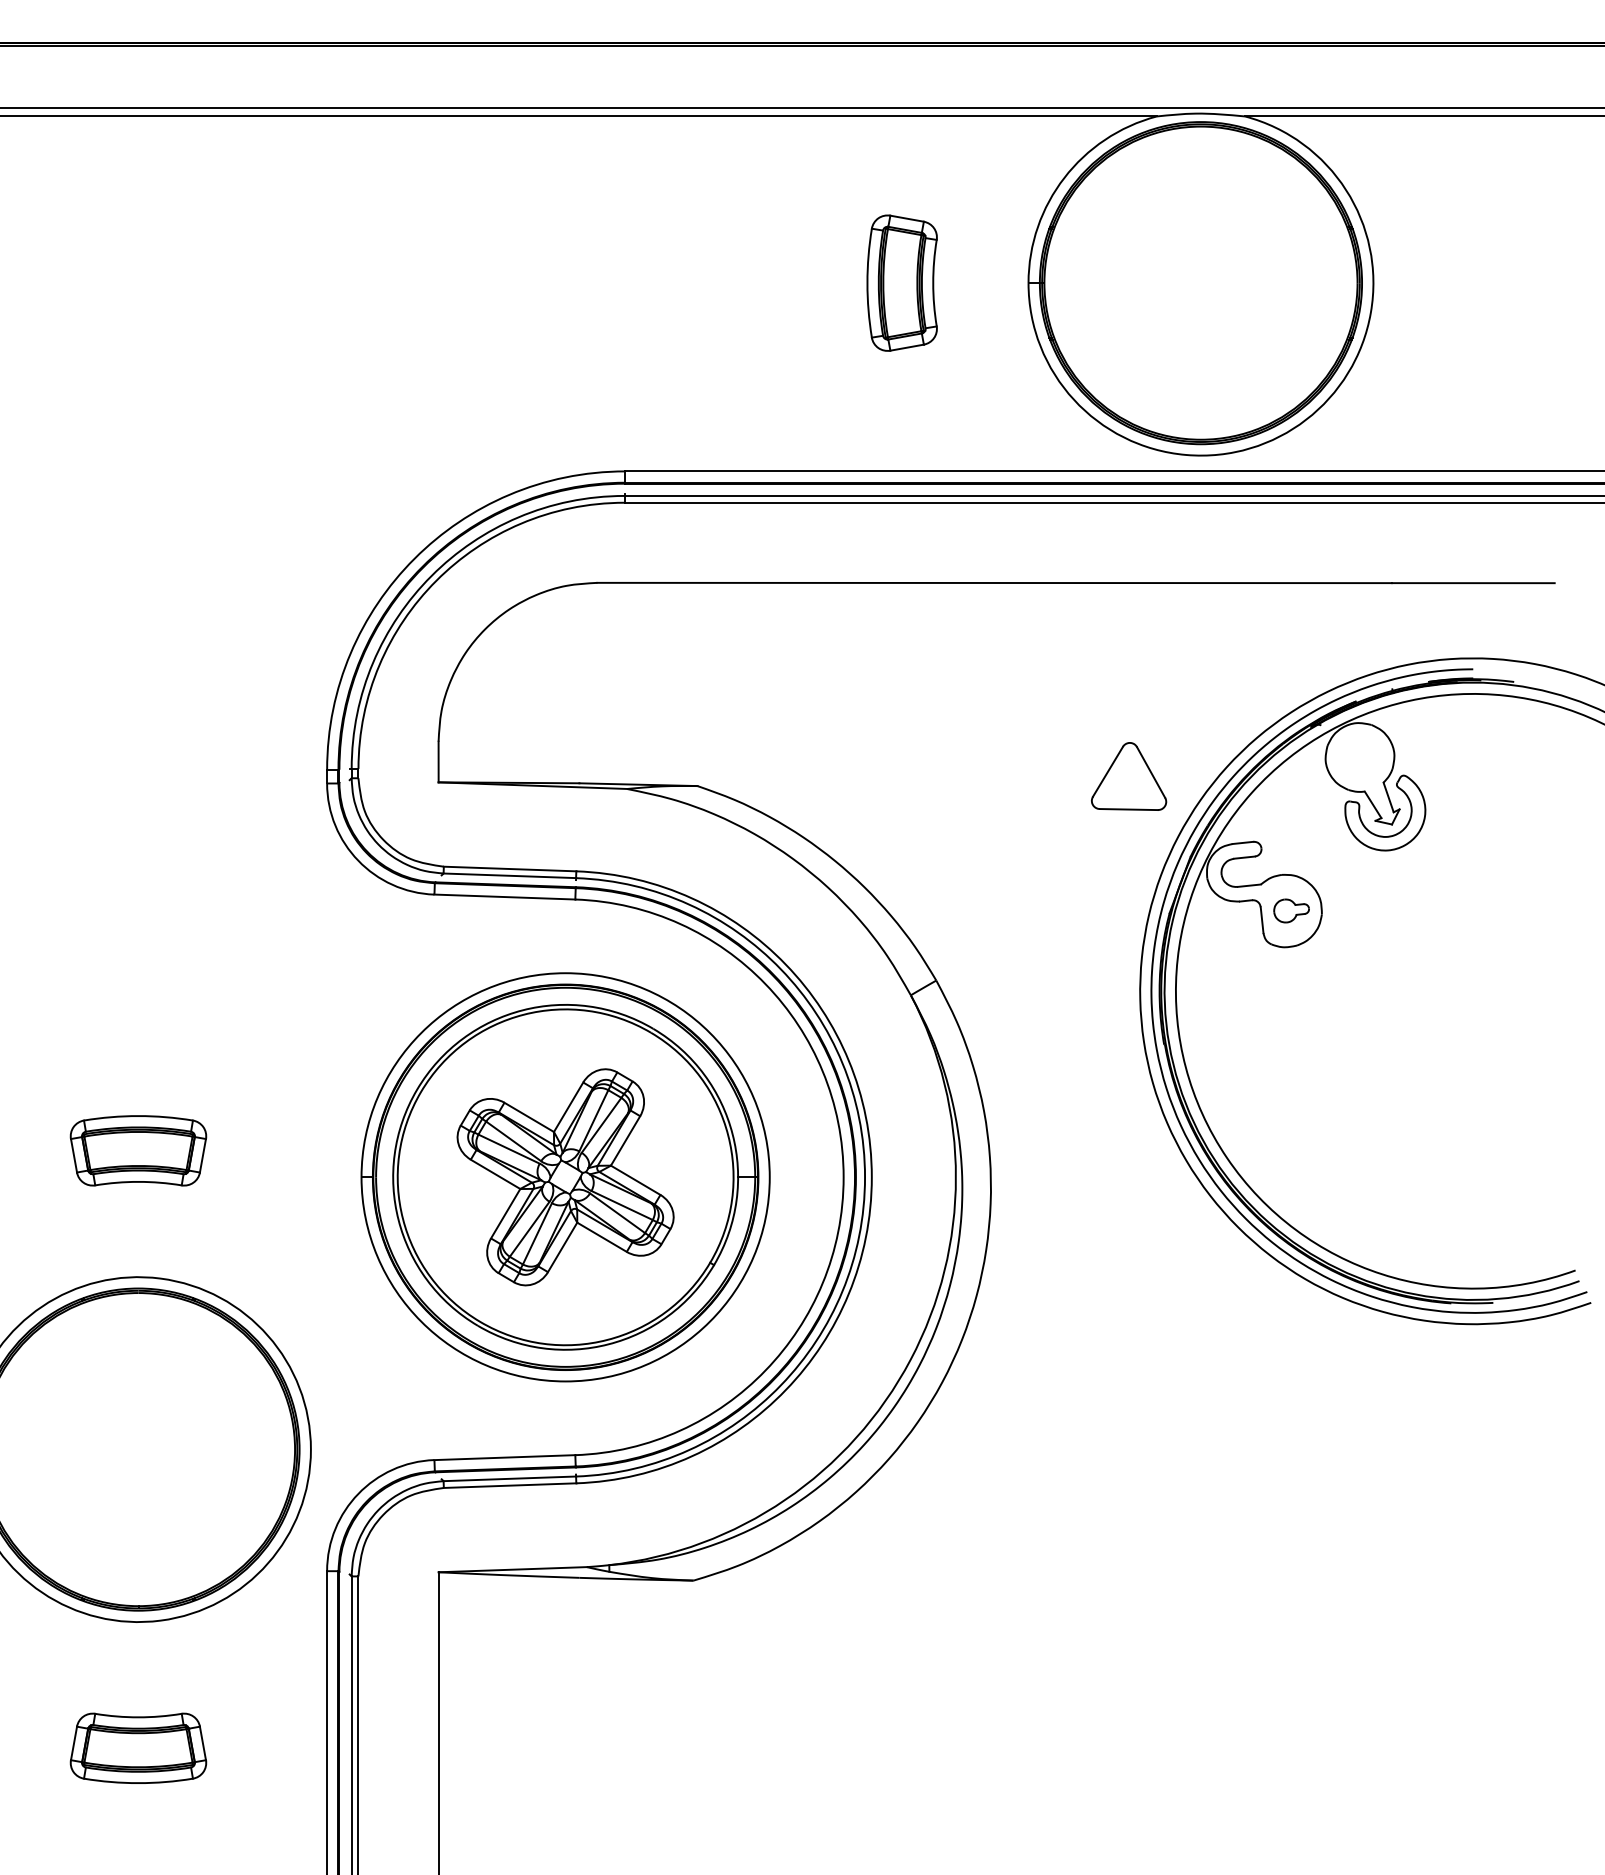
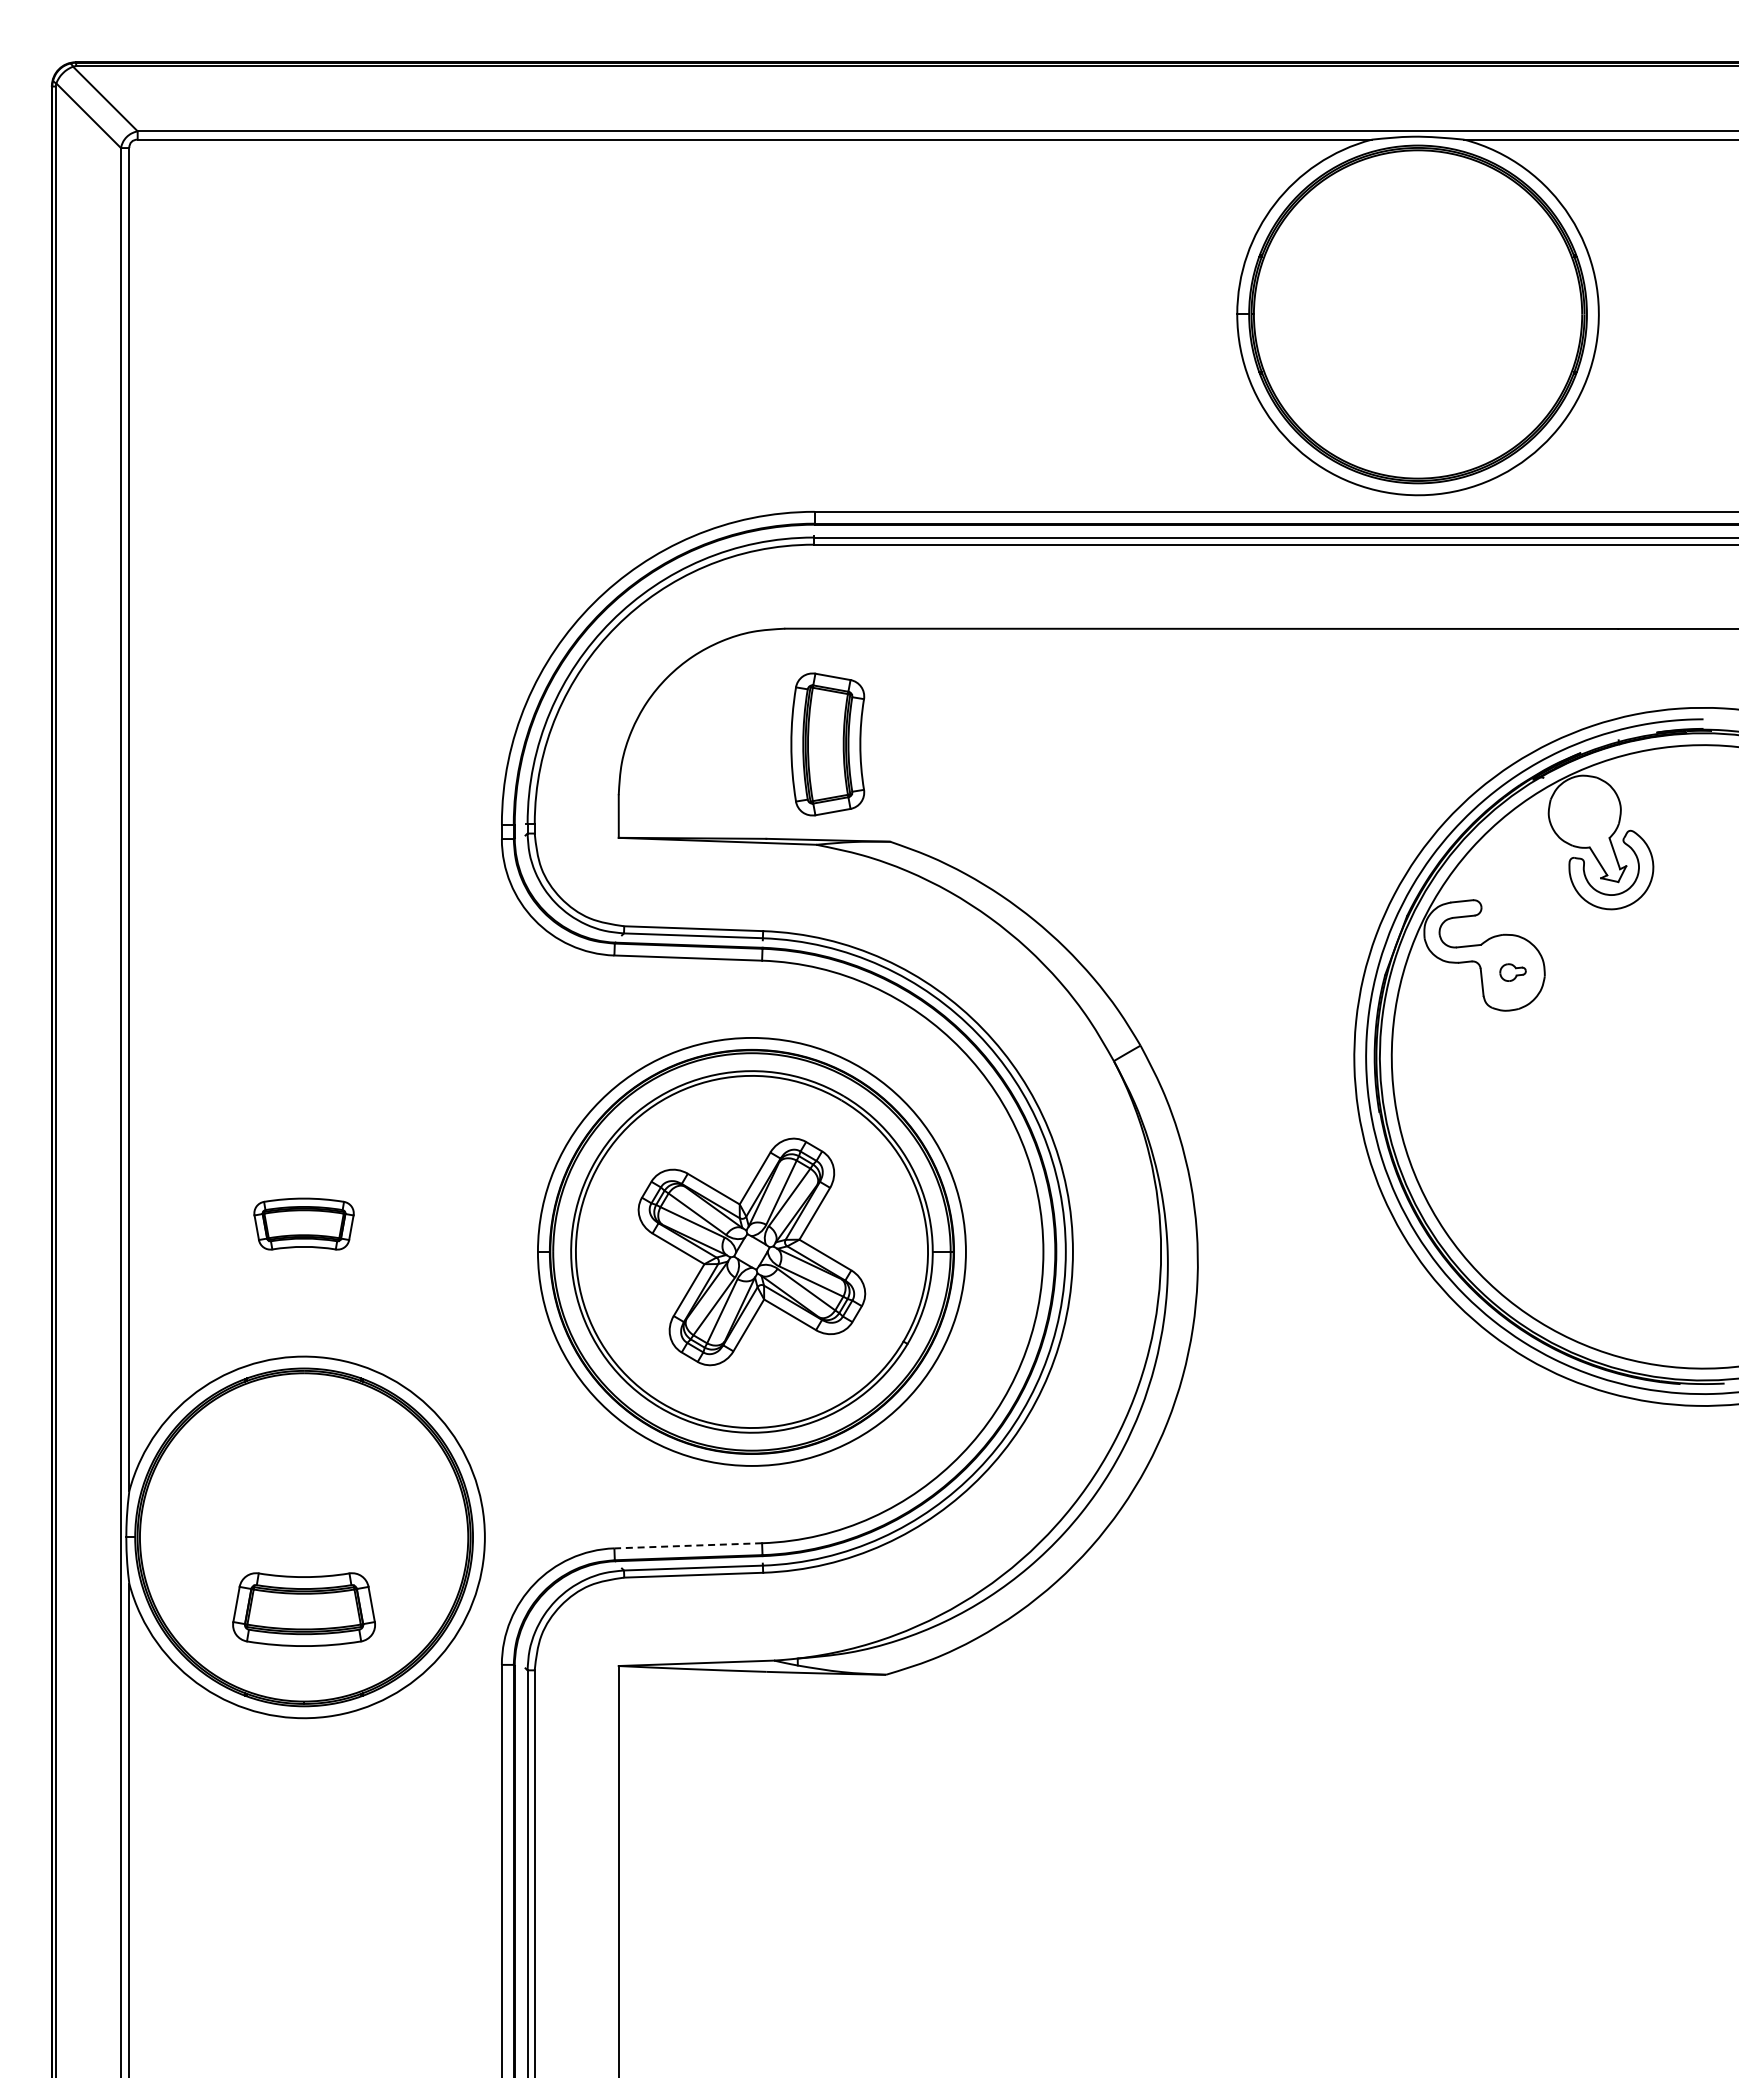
part: (901, 283) -> (827, 744), moved
part: (1128, 776) -> (1342, 831), removed
part: (1291, 910) -> (1512, 972), size x0.7
part: (137, 1150) -> (303, 1223), size x0.7
line: (505, 1457) -> (688, 1545), solid -> dashed
part: (137, 1748) -> (303, 1609), moved

